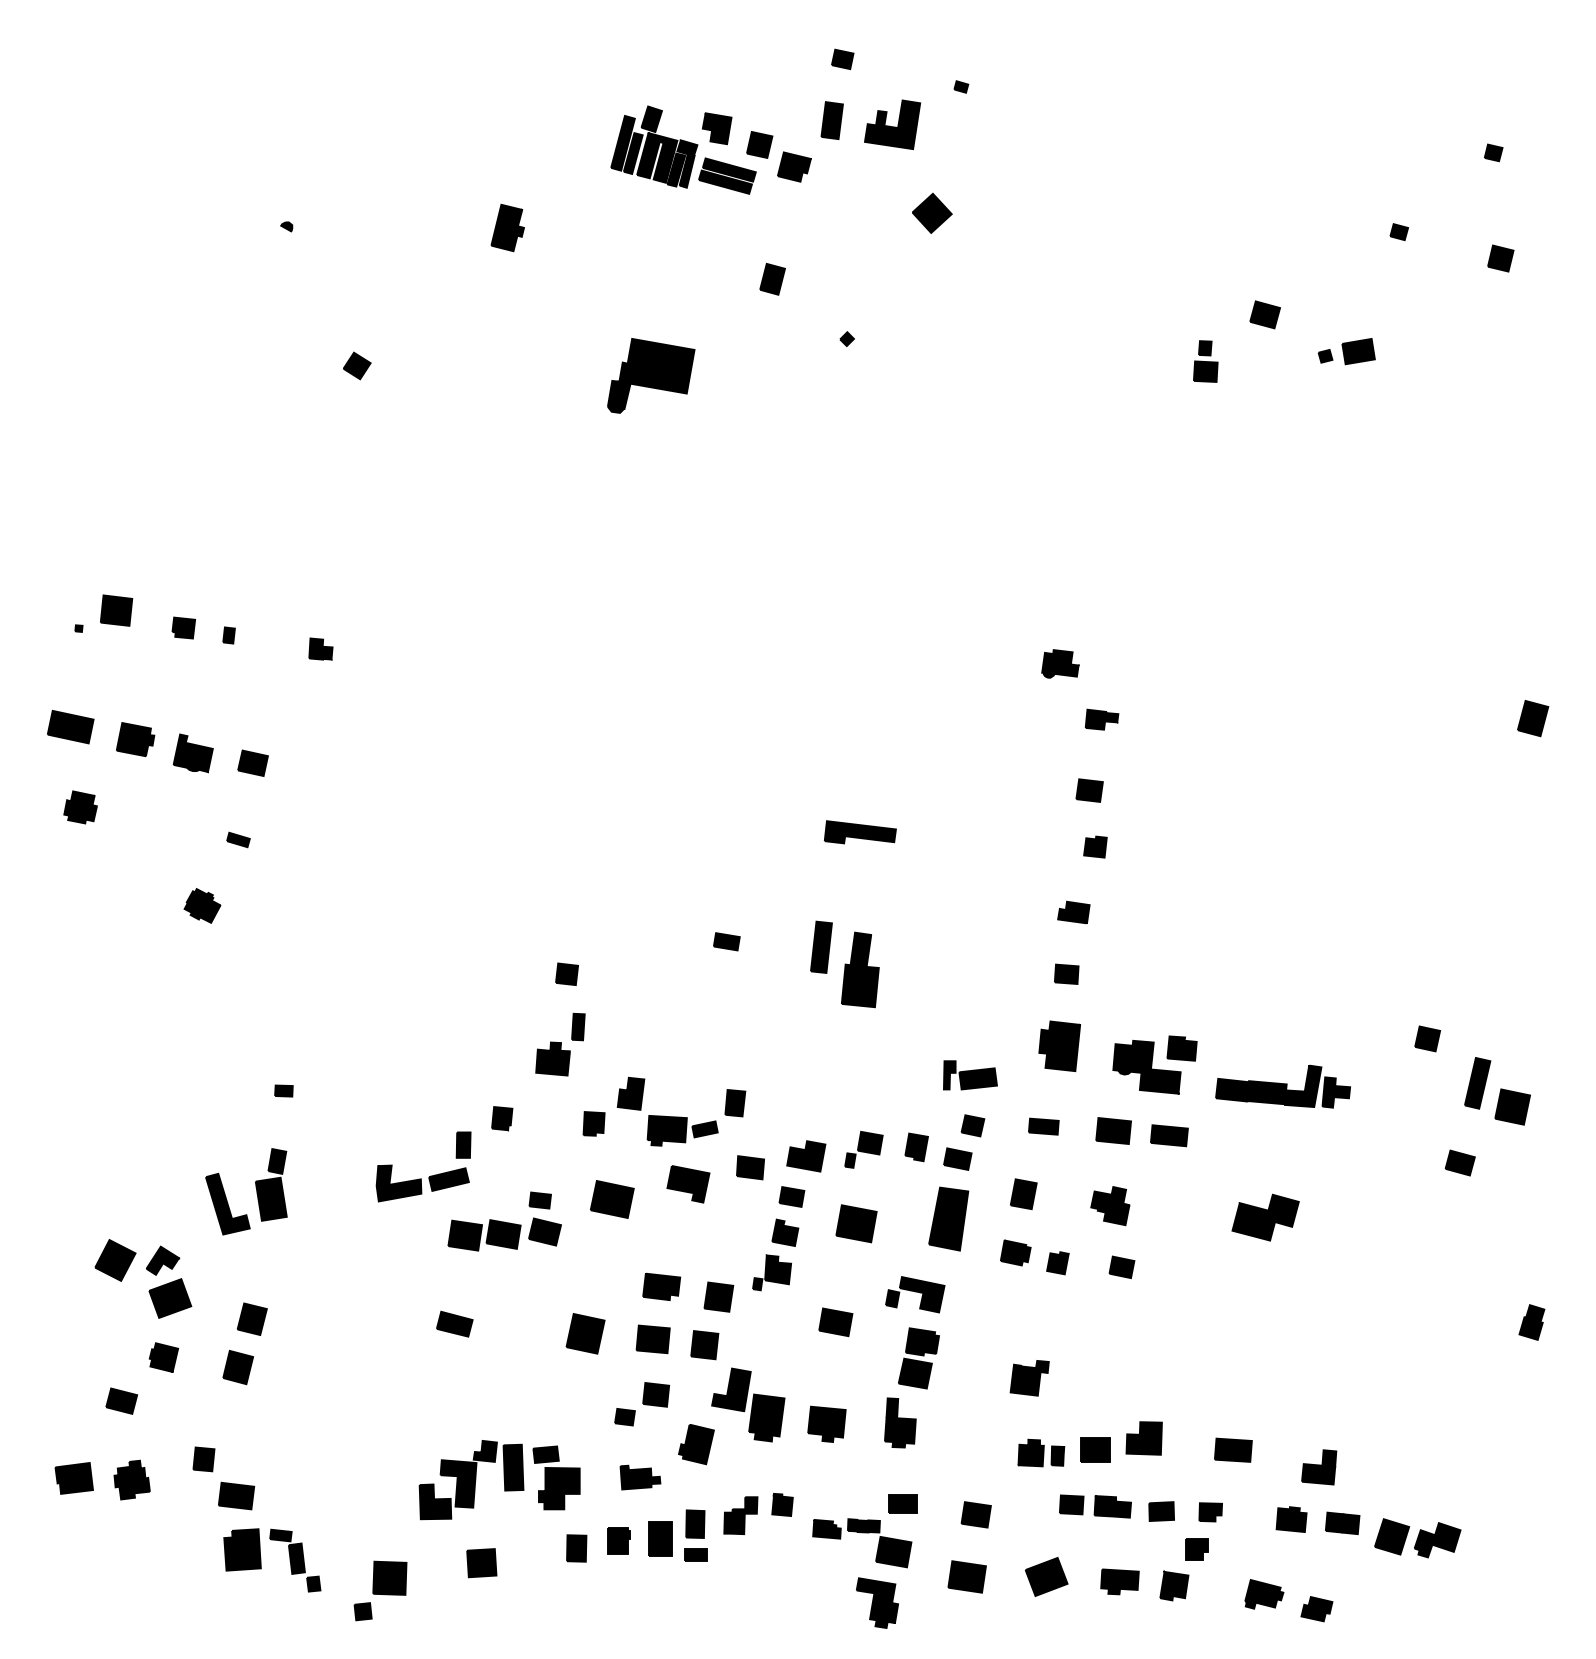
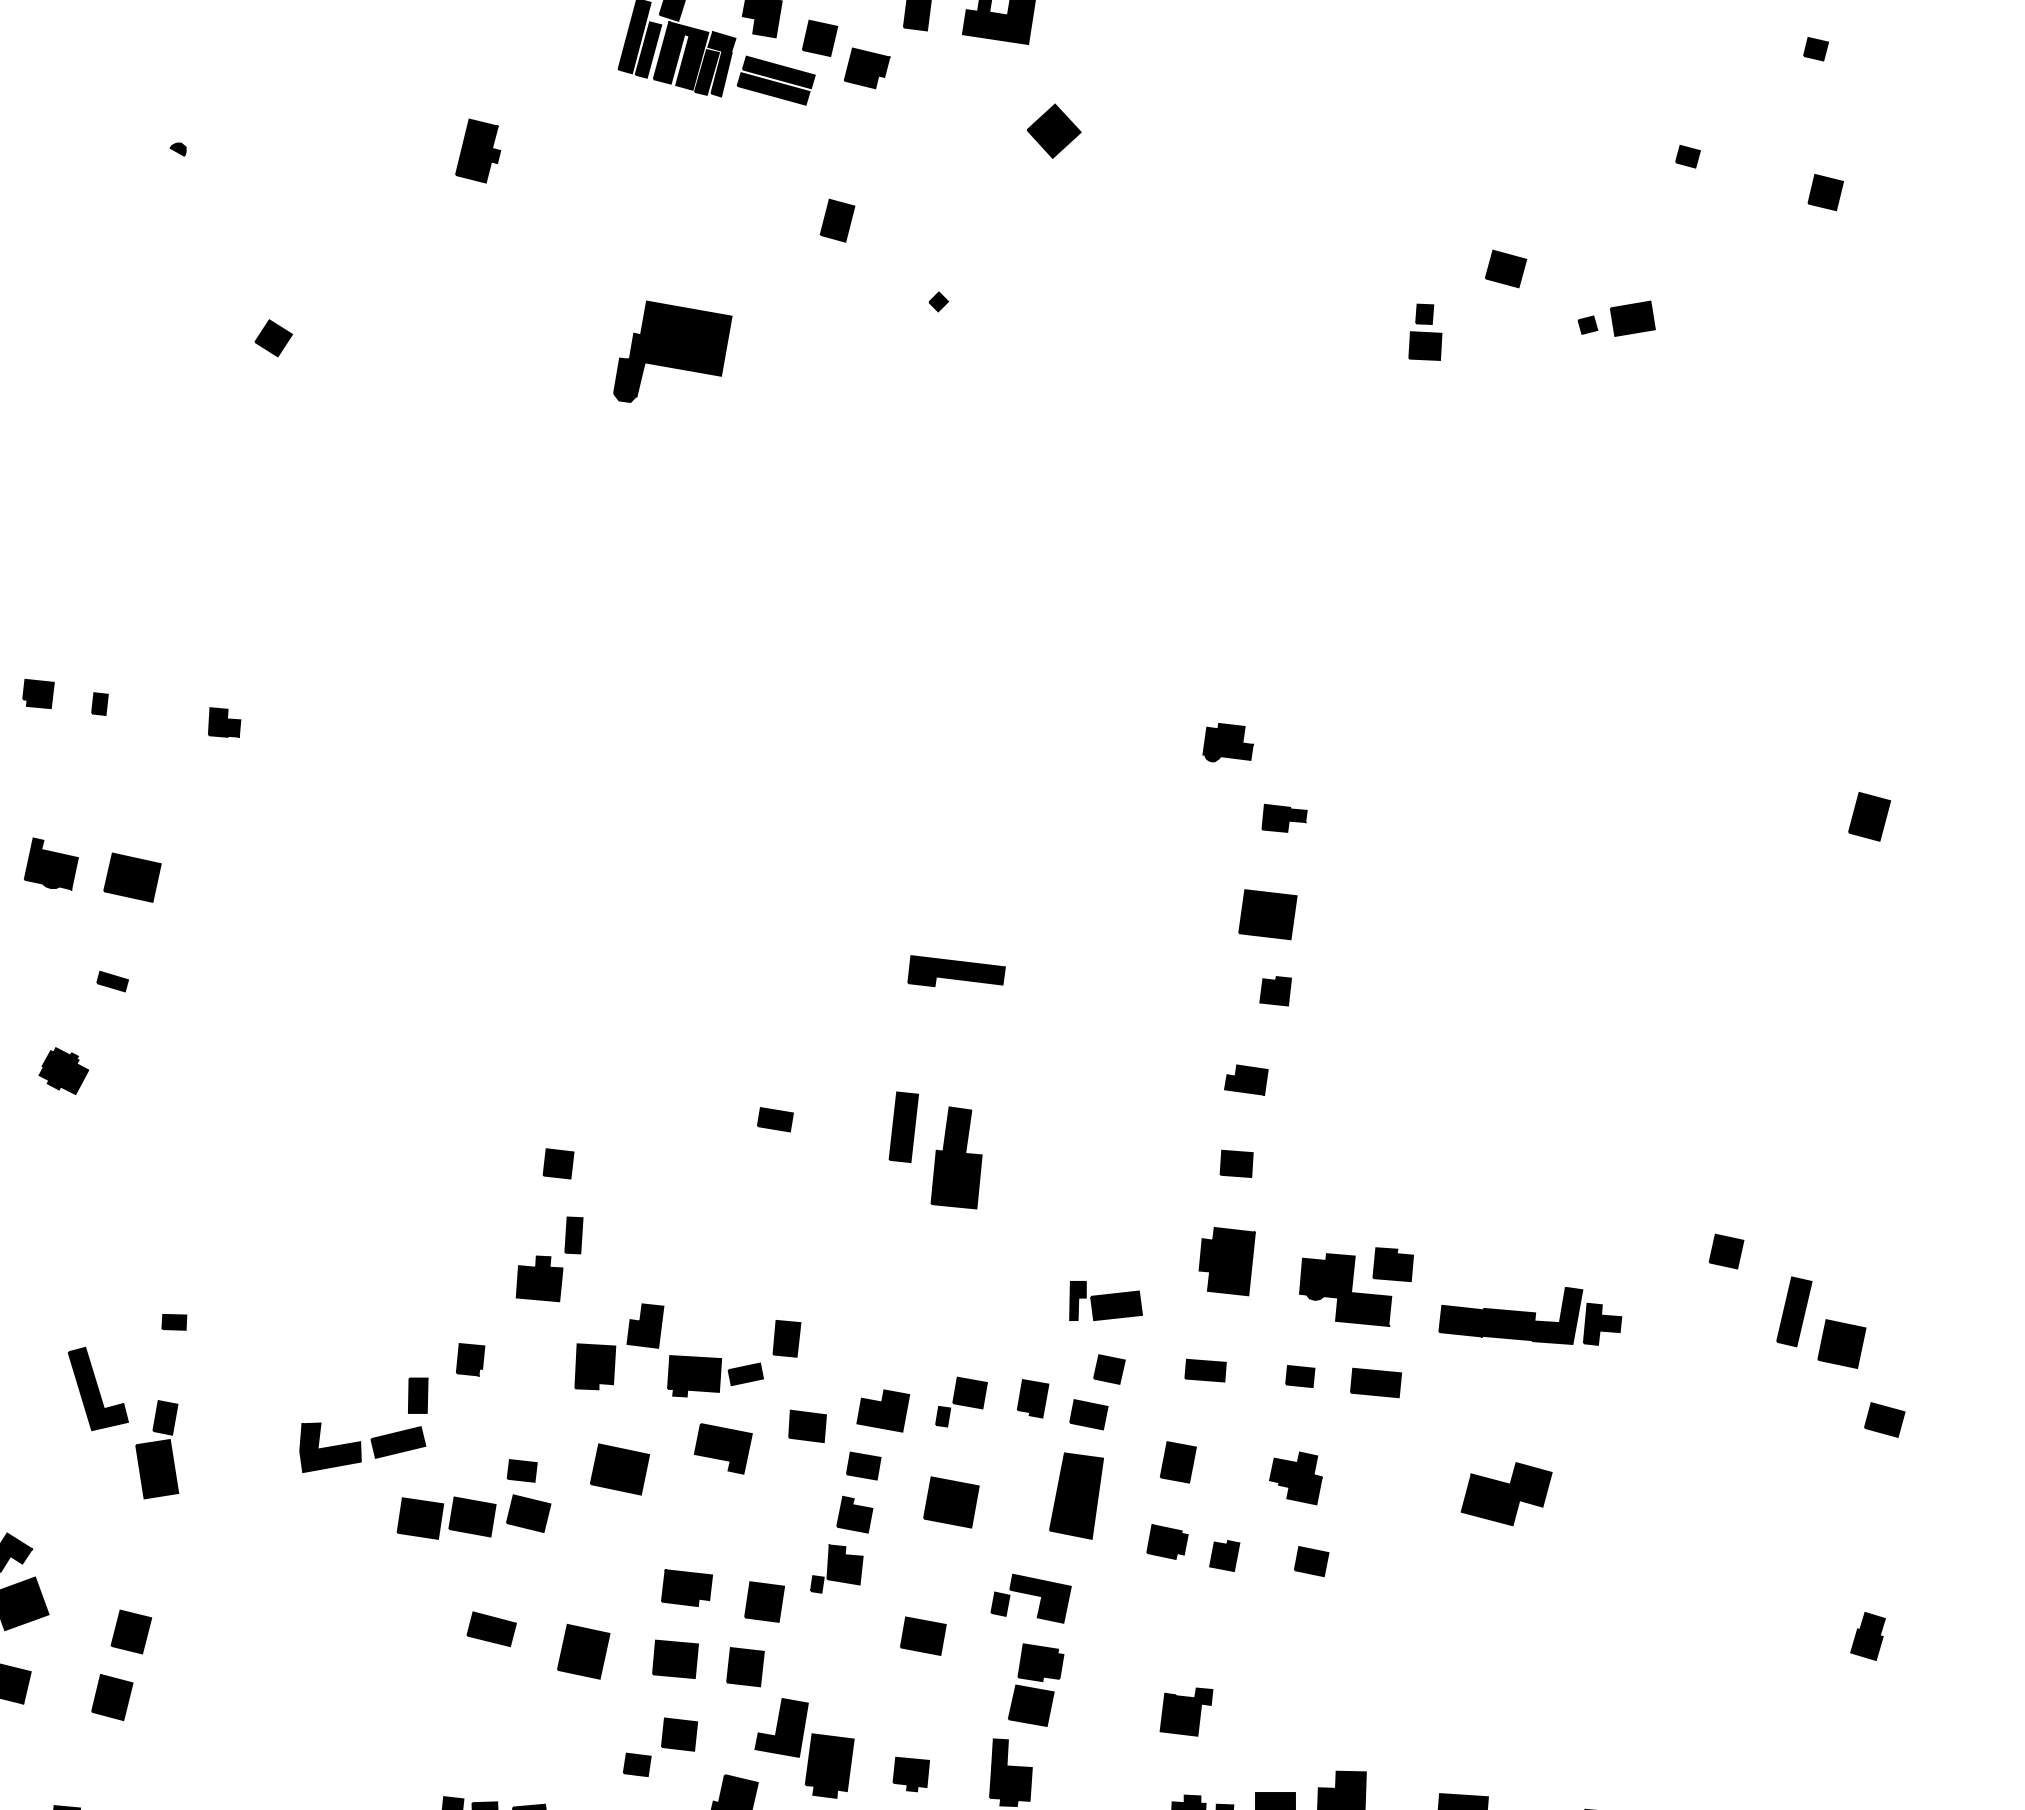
part: (252, 762) -> (131, 876), size x1.4
part: (1089, 790) -> (1267, 914), size x1.6
part: (593, 1123) -> (594, 1366), size x1.4
part: (1113, 1130) -> (1300, 1375), size x0.6
part: (1459, 1162) -> (1883, 1419), moved
part: (227, 1203) -> (97, 1388), moved
part: (454, 1323) -> (491, 1628), moved
part: (826, 1423) -> (910, 1773), size x0.7

